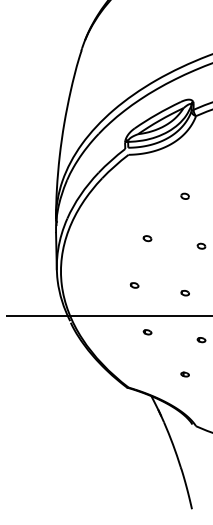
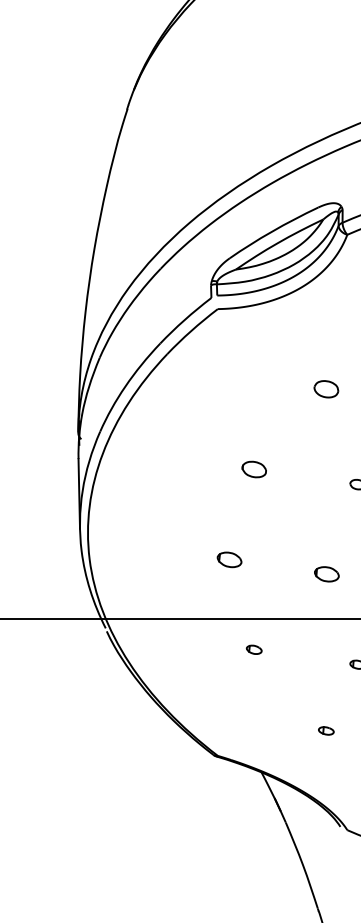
part: (184, 195) -> (325, 387), size x1.6
part: (147, 238) -> (254, 469), size x1.6
part: (134, 285) -> (229, 559), size x1.6
part: (184, 293) -> (325, 575), size x1.6

